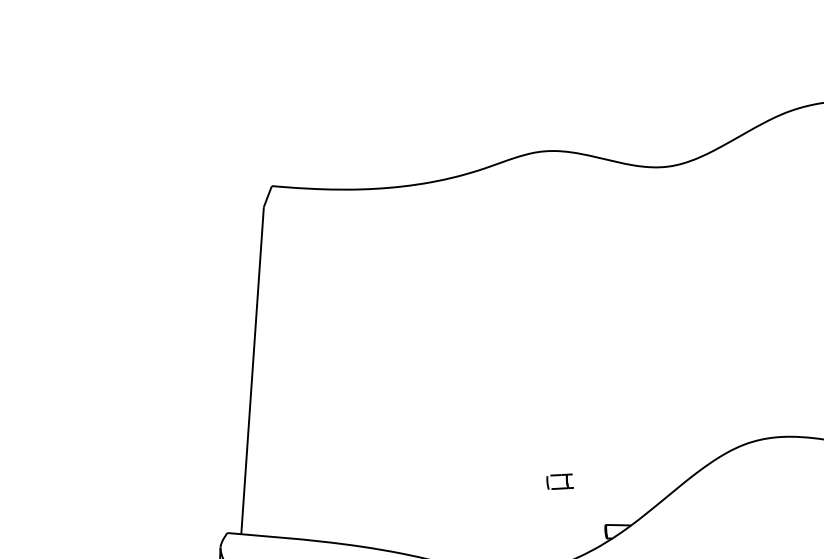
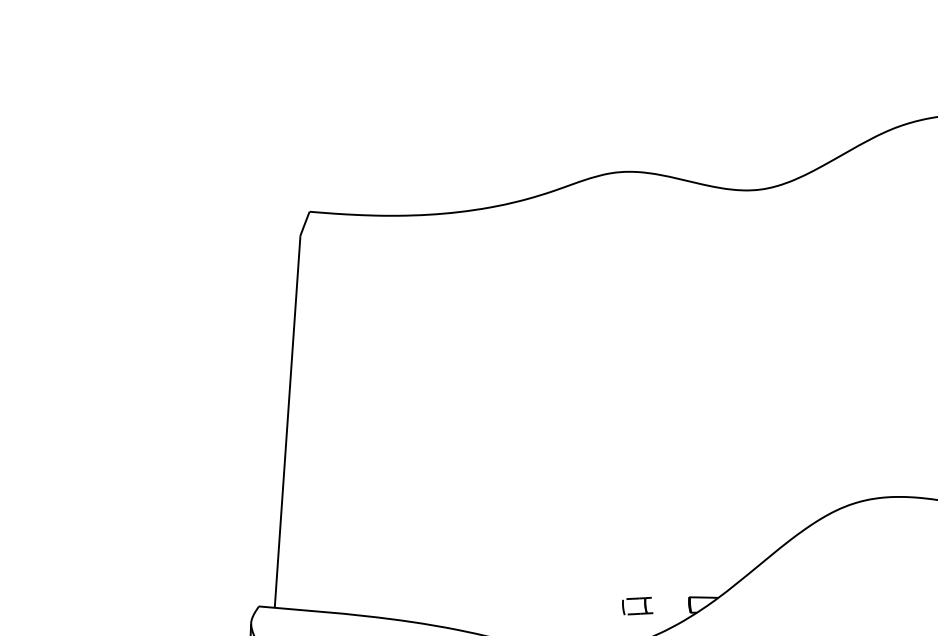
part: (559, 481) -> (636, 605), moved

